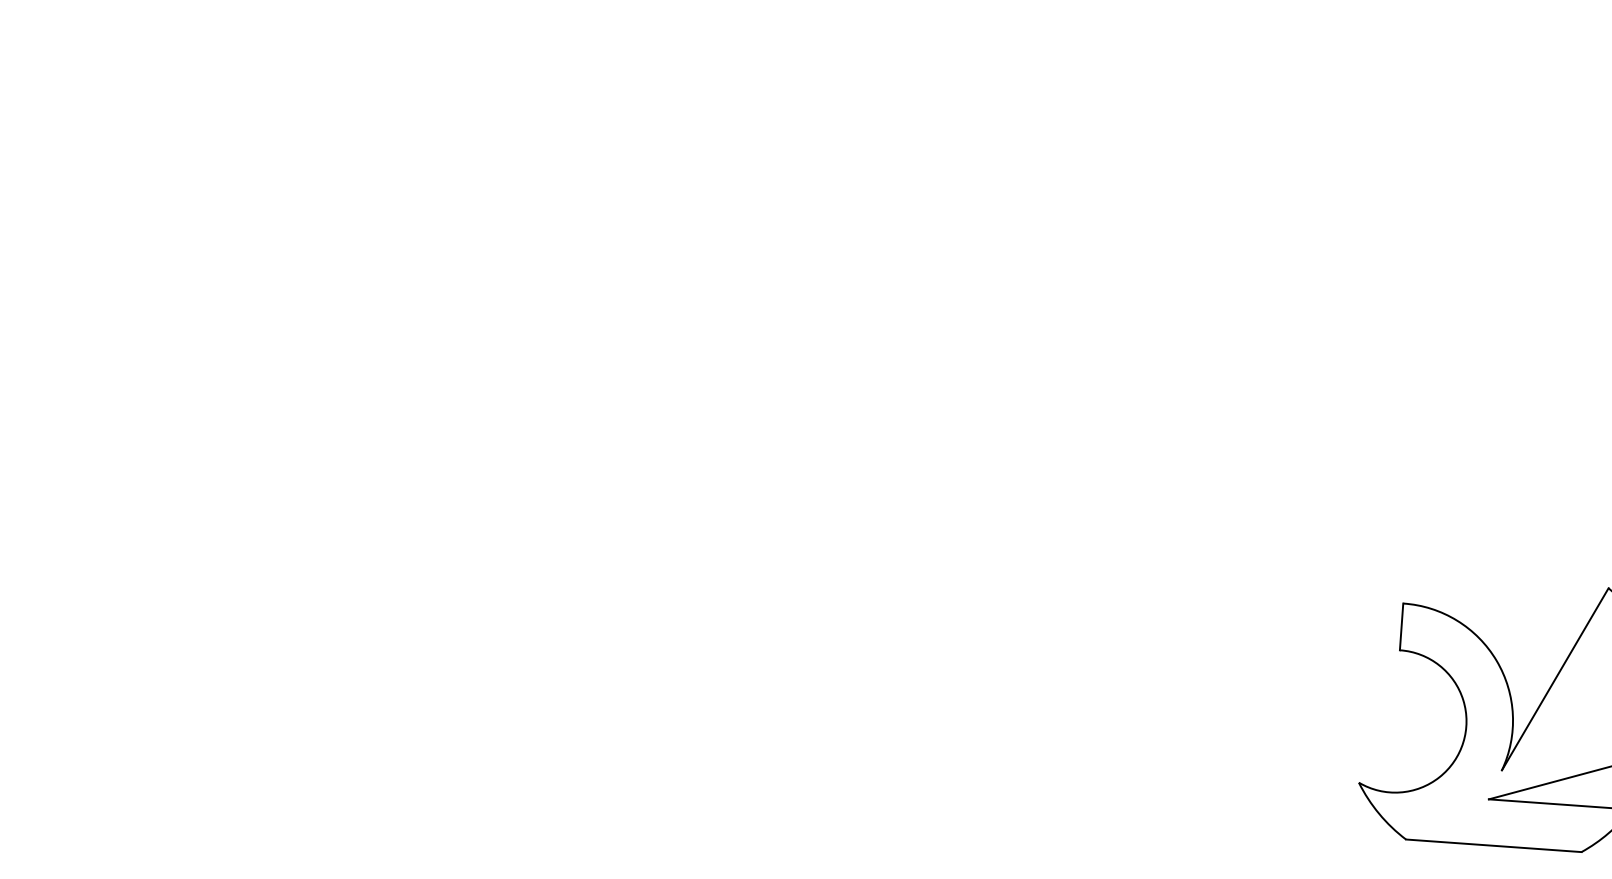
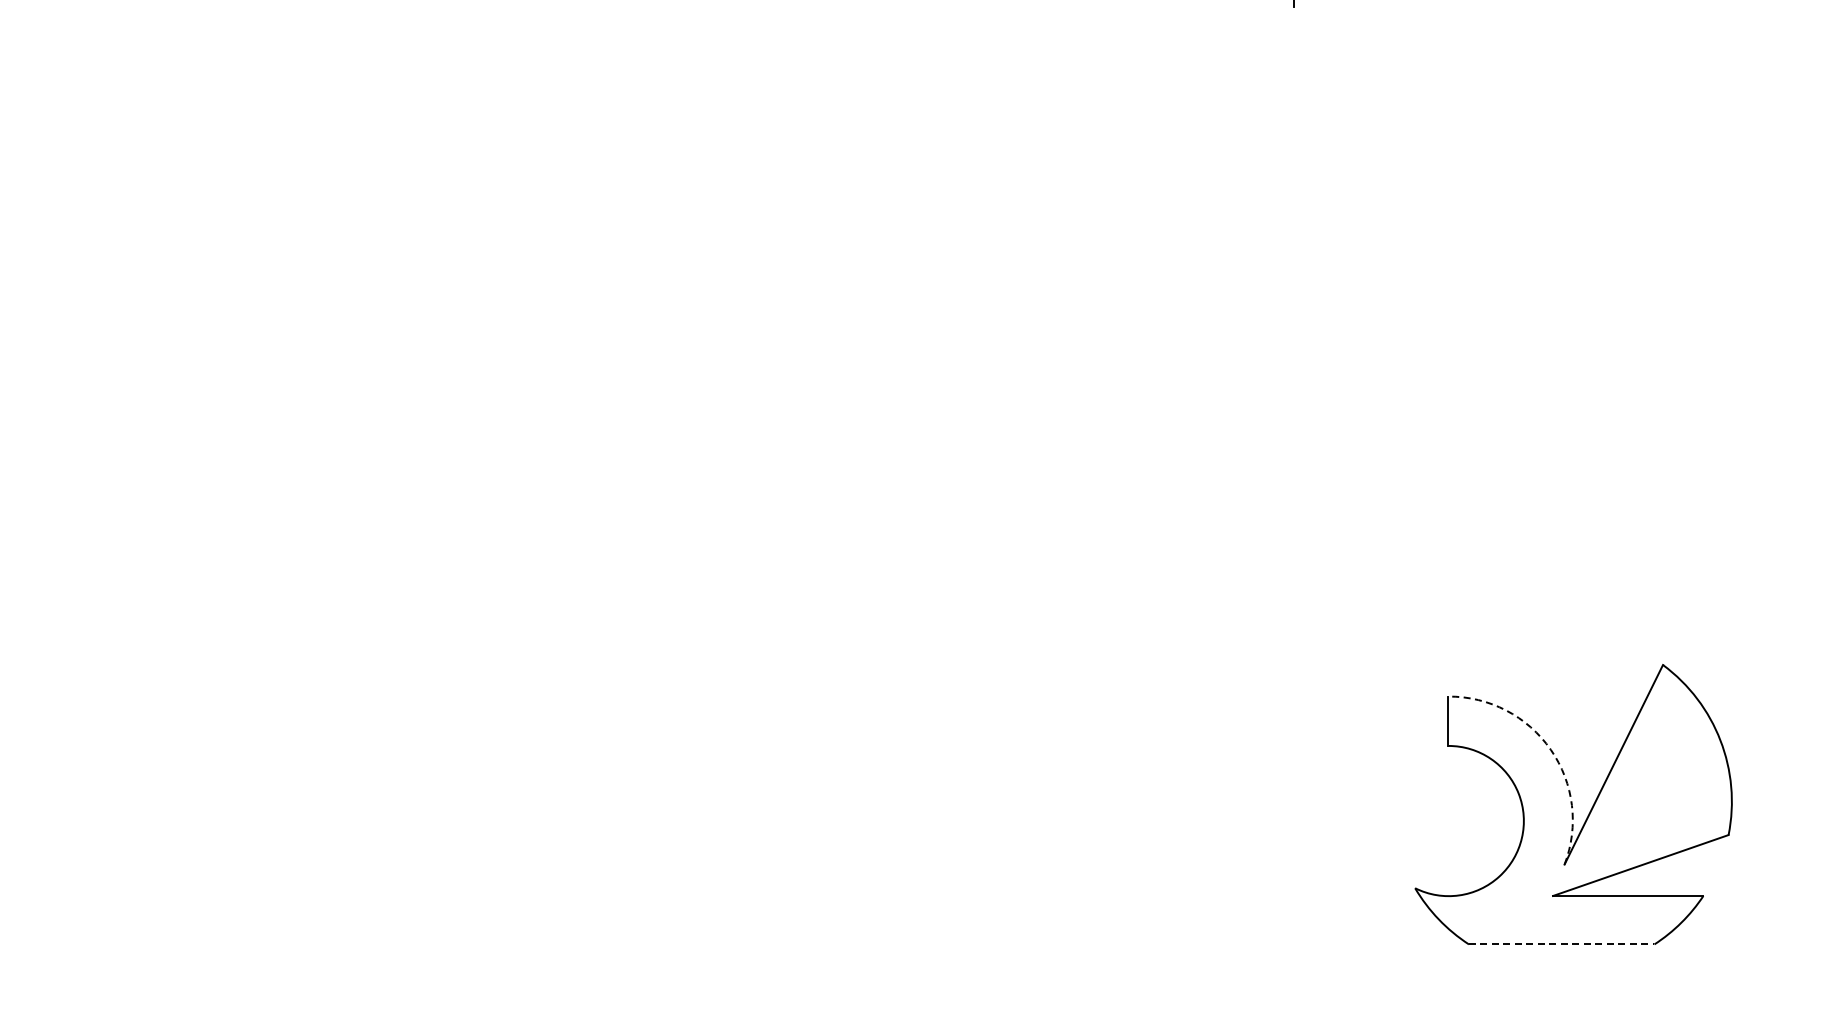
arc: (1496, 660) -> (1550, 749), solid -> dashed
line: (1493, 845) -> (1561, 944), solid -> dashed

